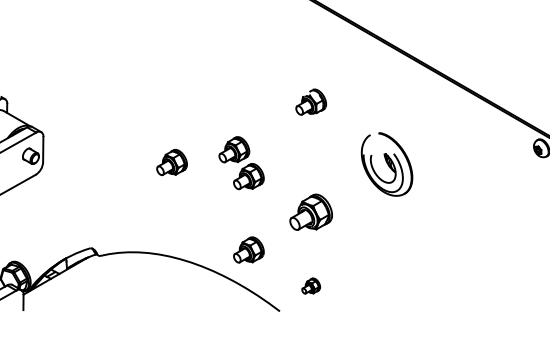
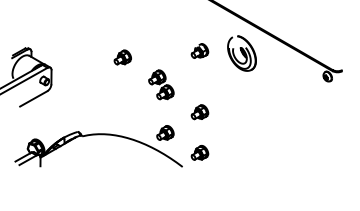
part: (171, 162) -> (122, 57), moved
part: (386, 164) -> (241, 53), moved
part: (310, 213) -> (199, 112), size x0.71
part: (310, 285) -> (199, 152), size x1.67

